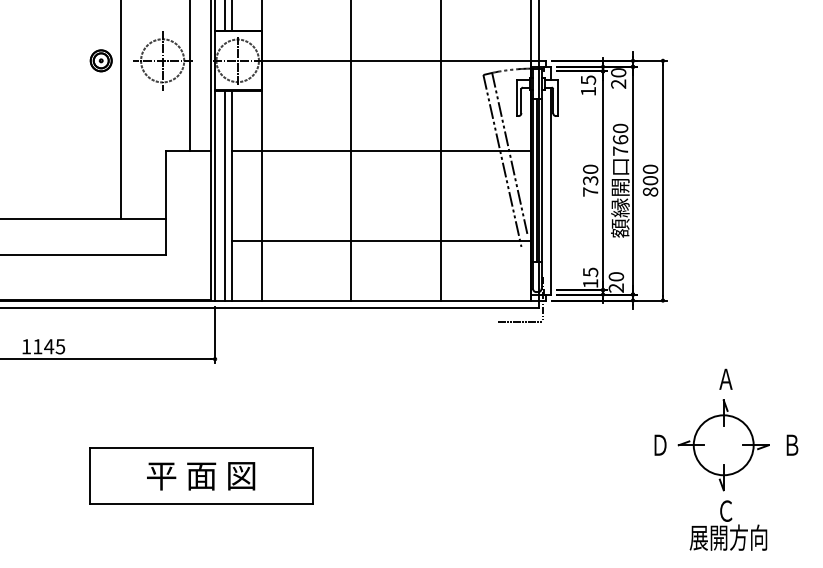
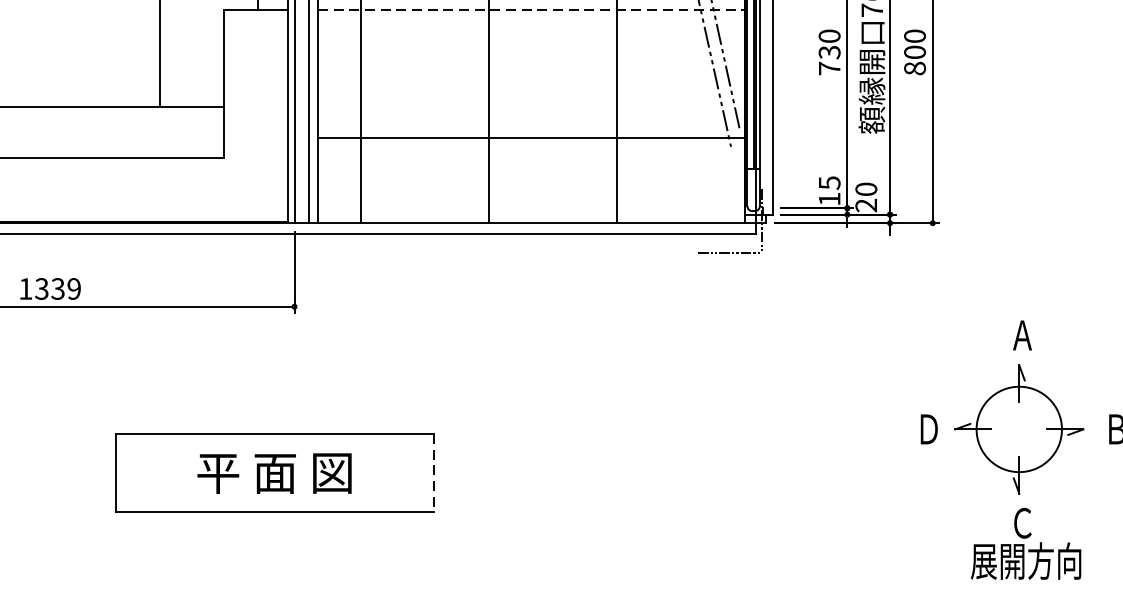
line: (381, 150) -> (531, 9), solid -> dashed
text: (49, 346) -> (58, 288), 1145 -> 1339
line: (313, 476) -> (434, 473), solid -> dashed

